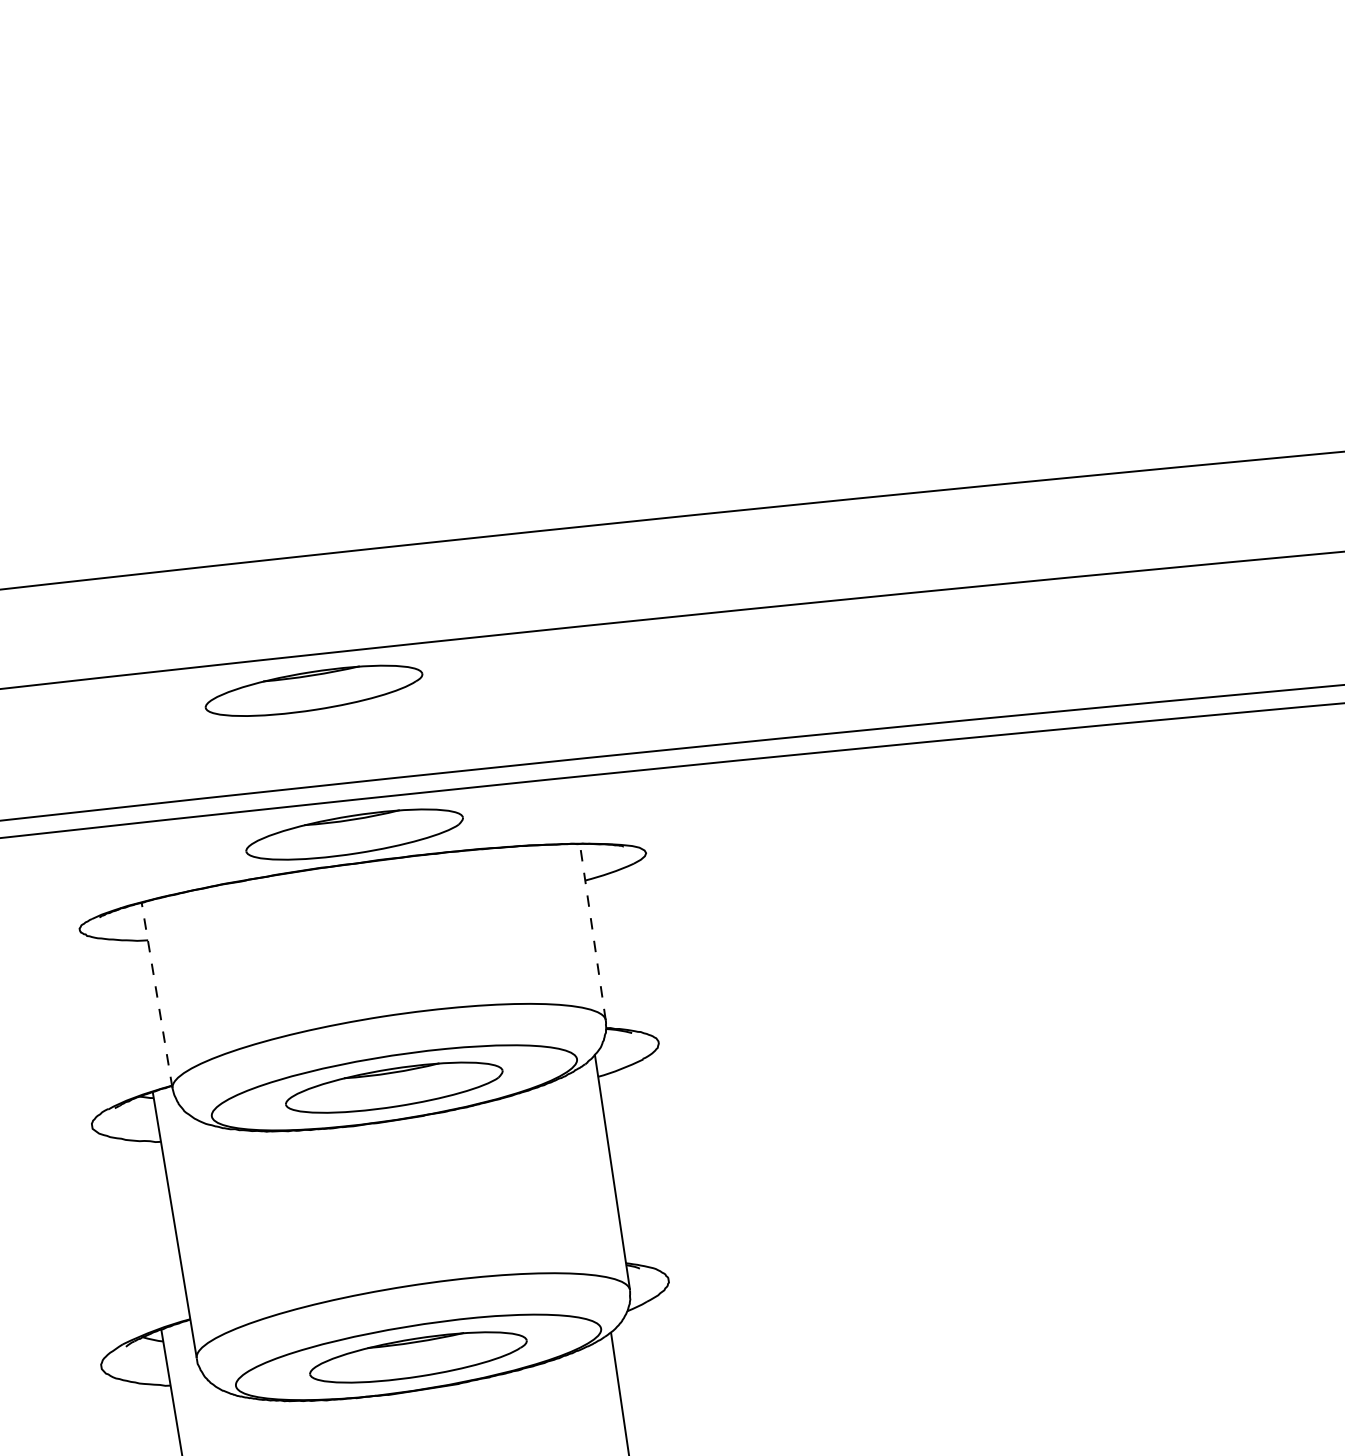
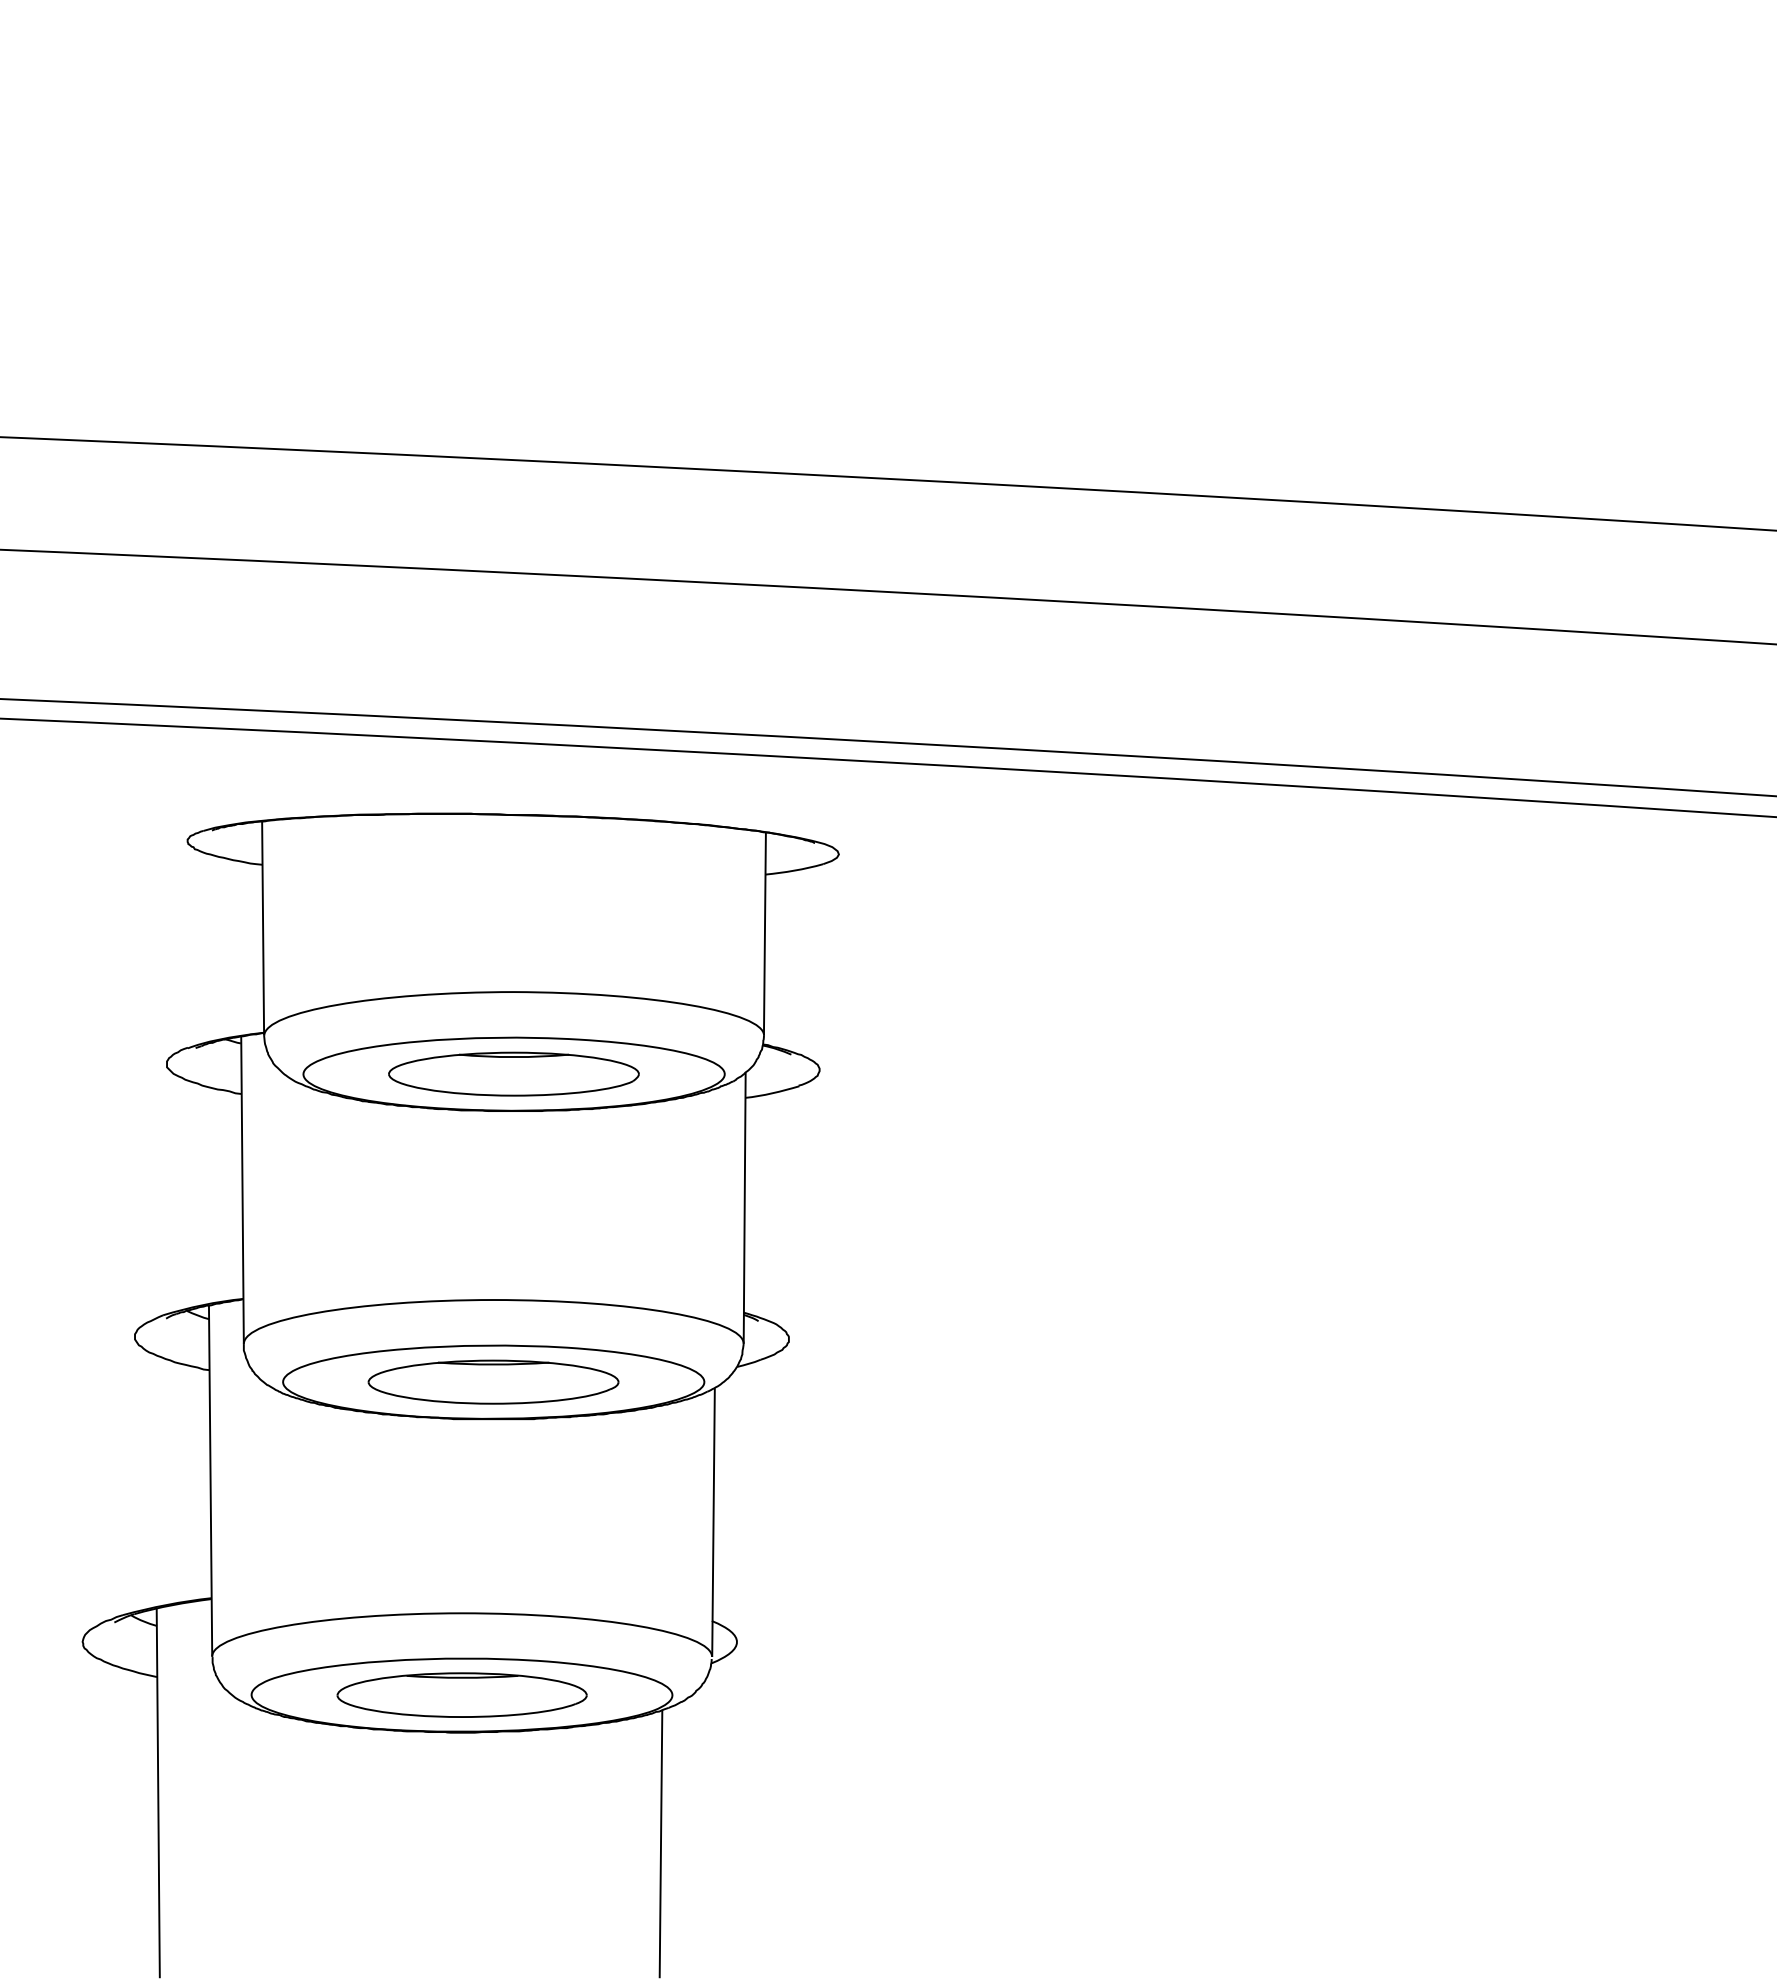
part: (313, 690) -> (493, 612), removed
part: (354, 834) -> (513, 781), removed
line: (592, 931) -> (764, 933), dashed -> solid
line: (157, 994) -> (263, 927), dashed -> solid

